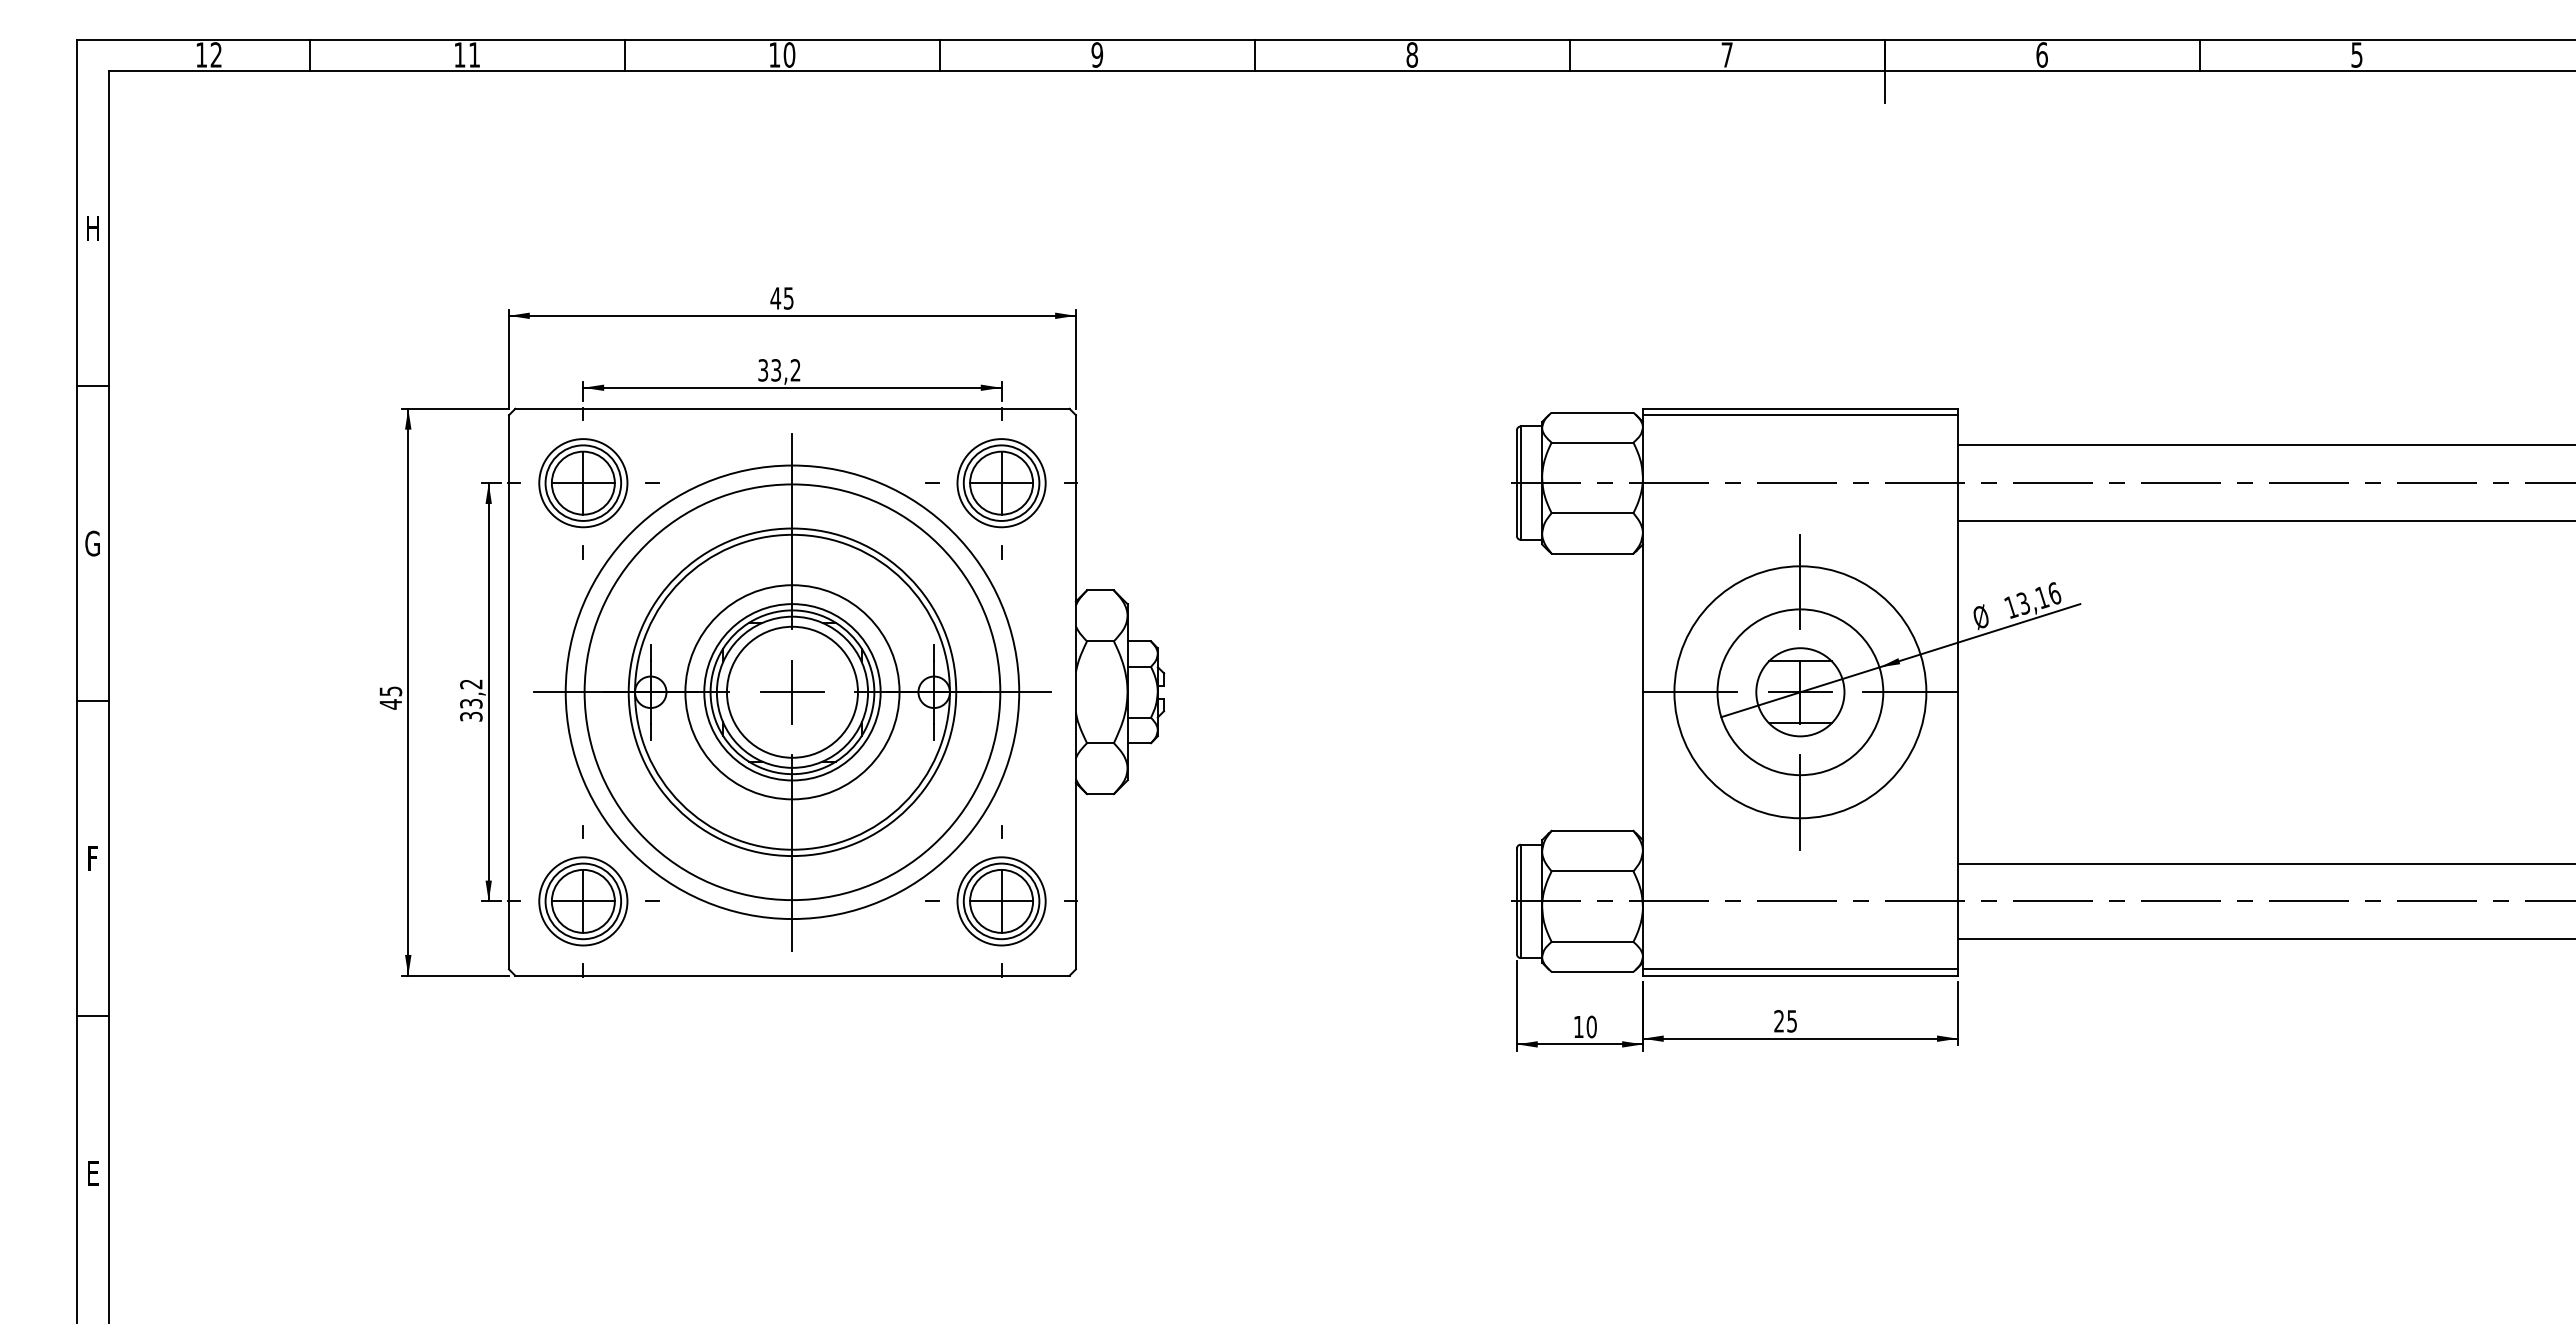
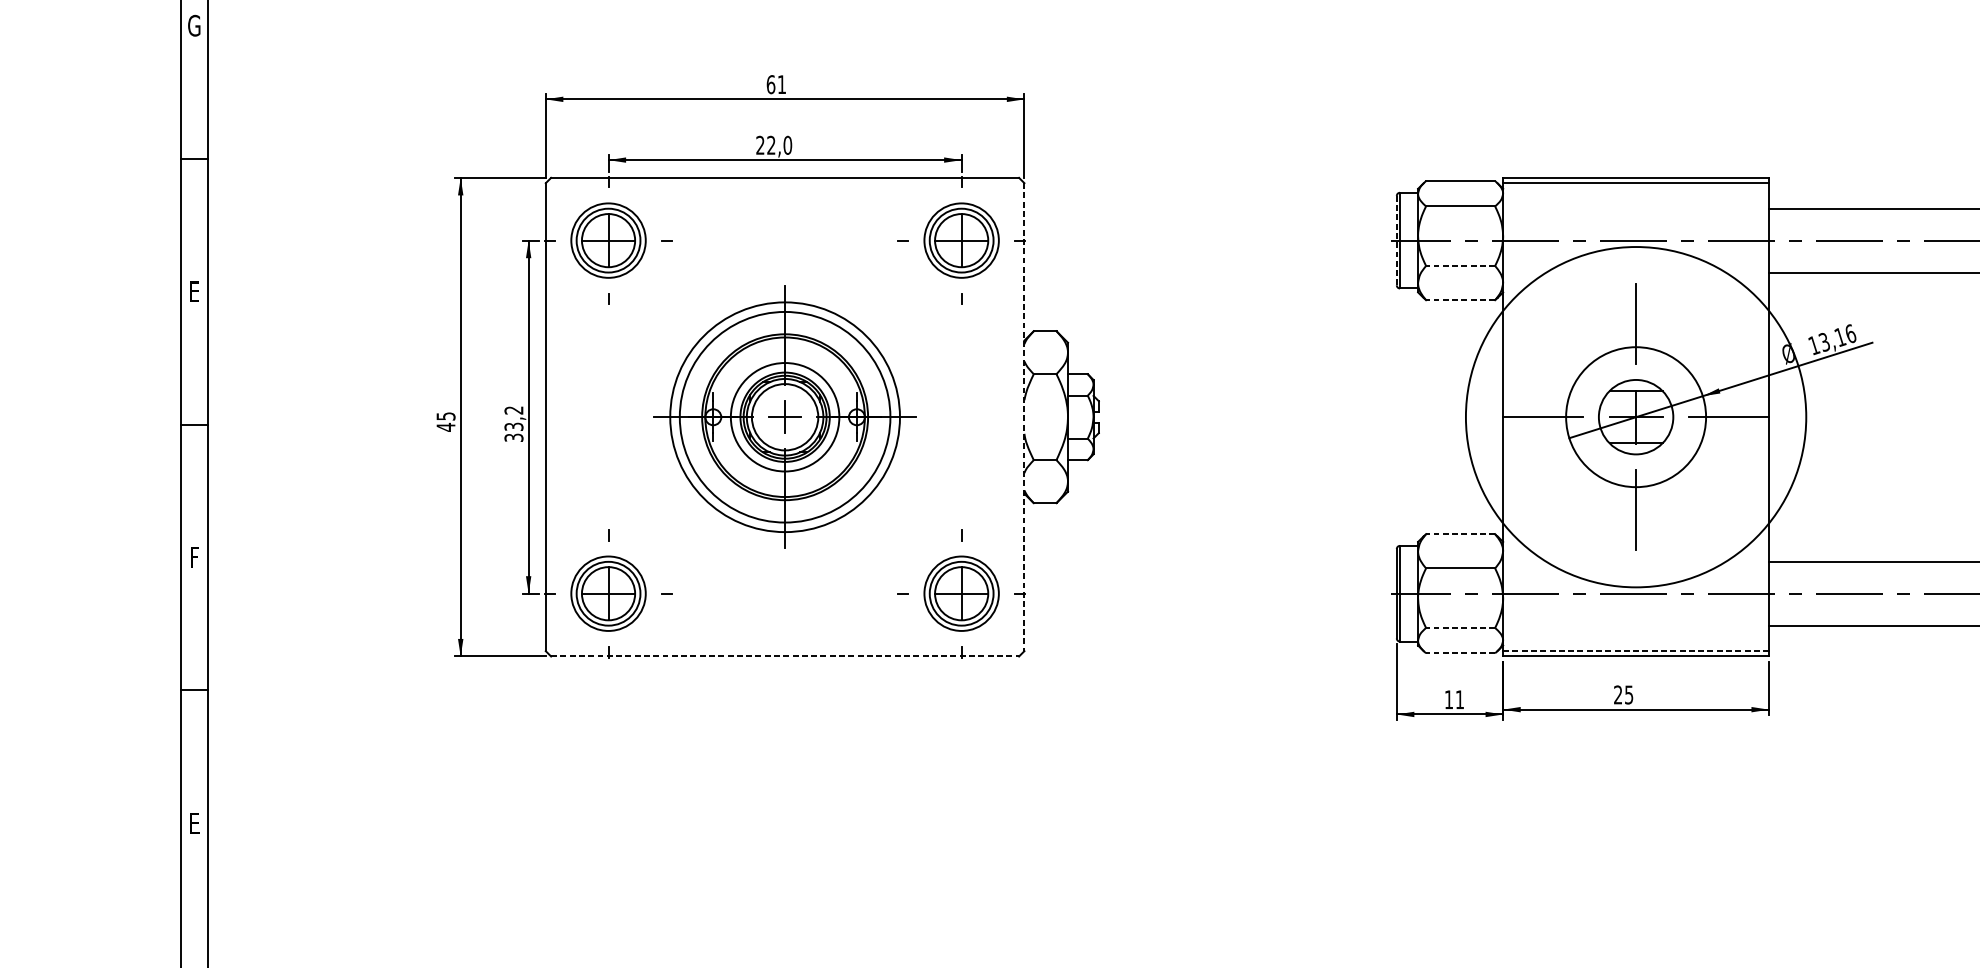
text: (92, 228) -> (194, 25), H -> G
text: (781, 298) -> (775, 84), 45 -> 61
text: (779, 370) -> (774, 145), 33,2 -> 22,0
line: (1516, 483) -> (1396, 240), solid -> dashed
line: (1592, 513) -> (1460, 266), solid -> dashed
text: (92, 543) -> (194, 291), G -> E
line: (1592, 553) -> (1460, 300), solid -> dashed
part: (792, 692) -> (785, 417), size x0.6
line: (1075, 692) -> (1024, 417), solid -> dashed
circle: (1800, 692) -> (1636, 417), size x1.6
line: (1592, 830) -> (1460, 533), solid -> dashed
line: (1592, 941) -> (1460, 627), solid -> dashed
line: (1800, 969) -> (1636, 651), solid -> dashed
line: (1592, 971) -> (1460, 652), solid -> dashed
line: (792, 975) -> (785, 656), solid -> dashed
text: (1591, 1026) -> (1459, 699), 10 -> 11

